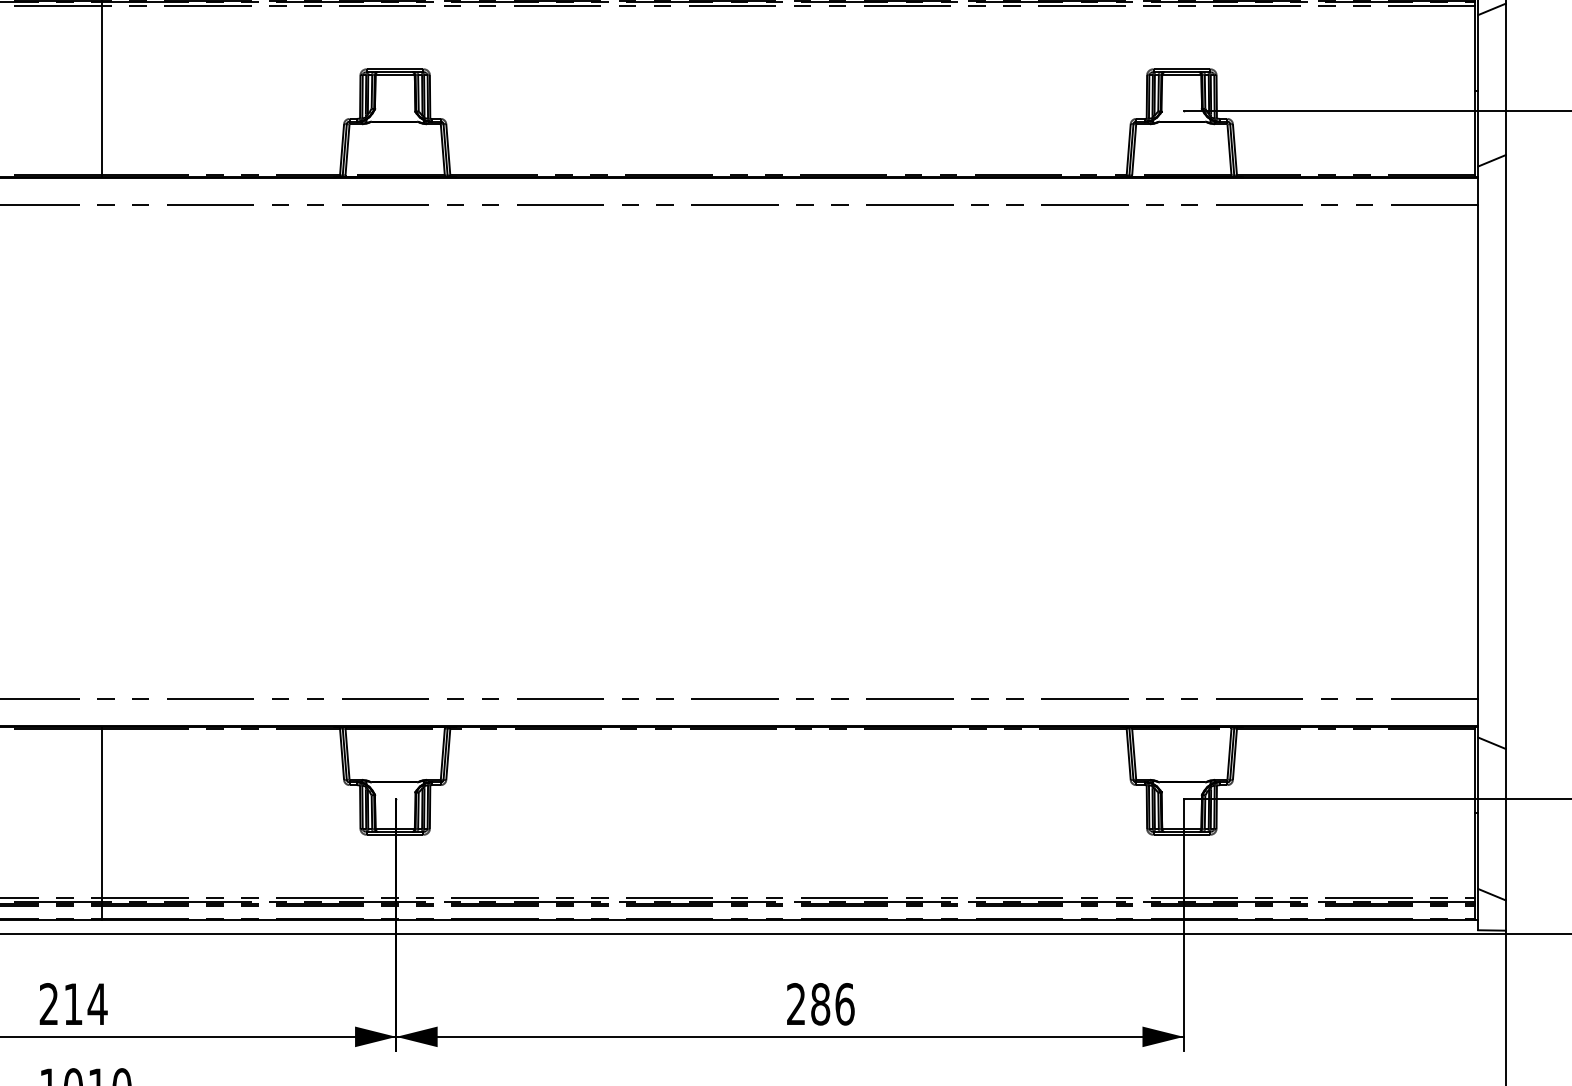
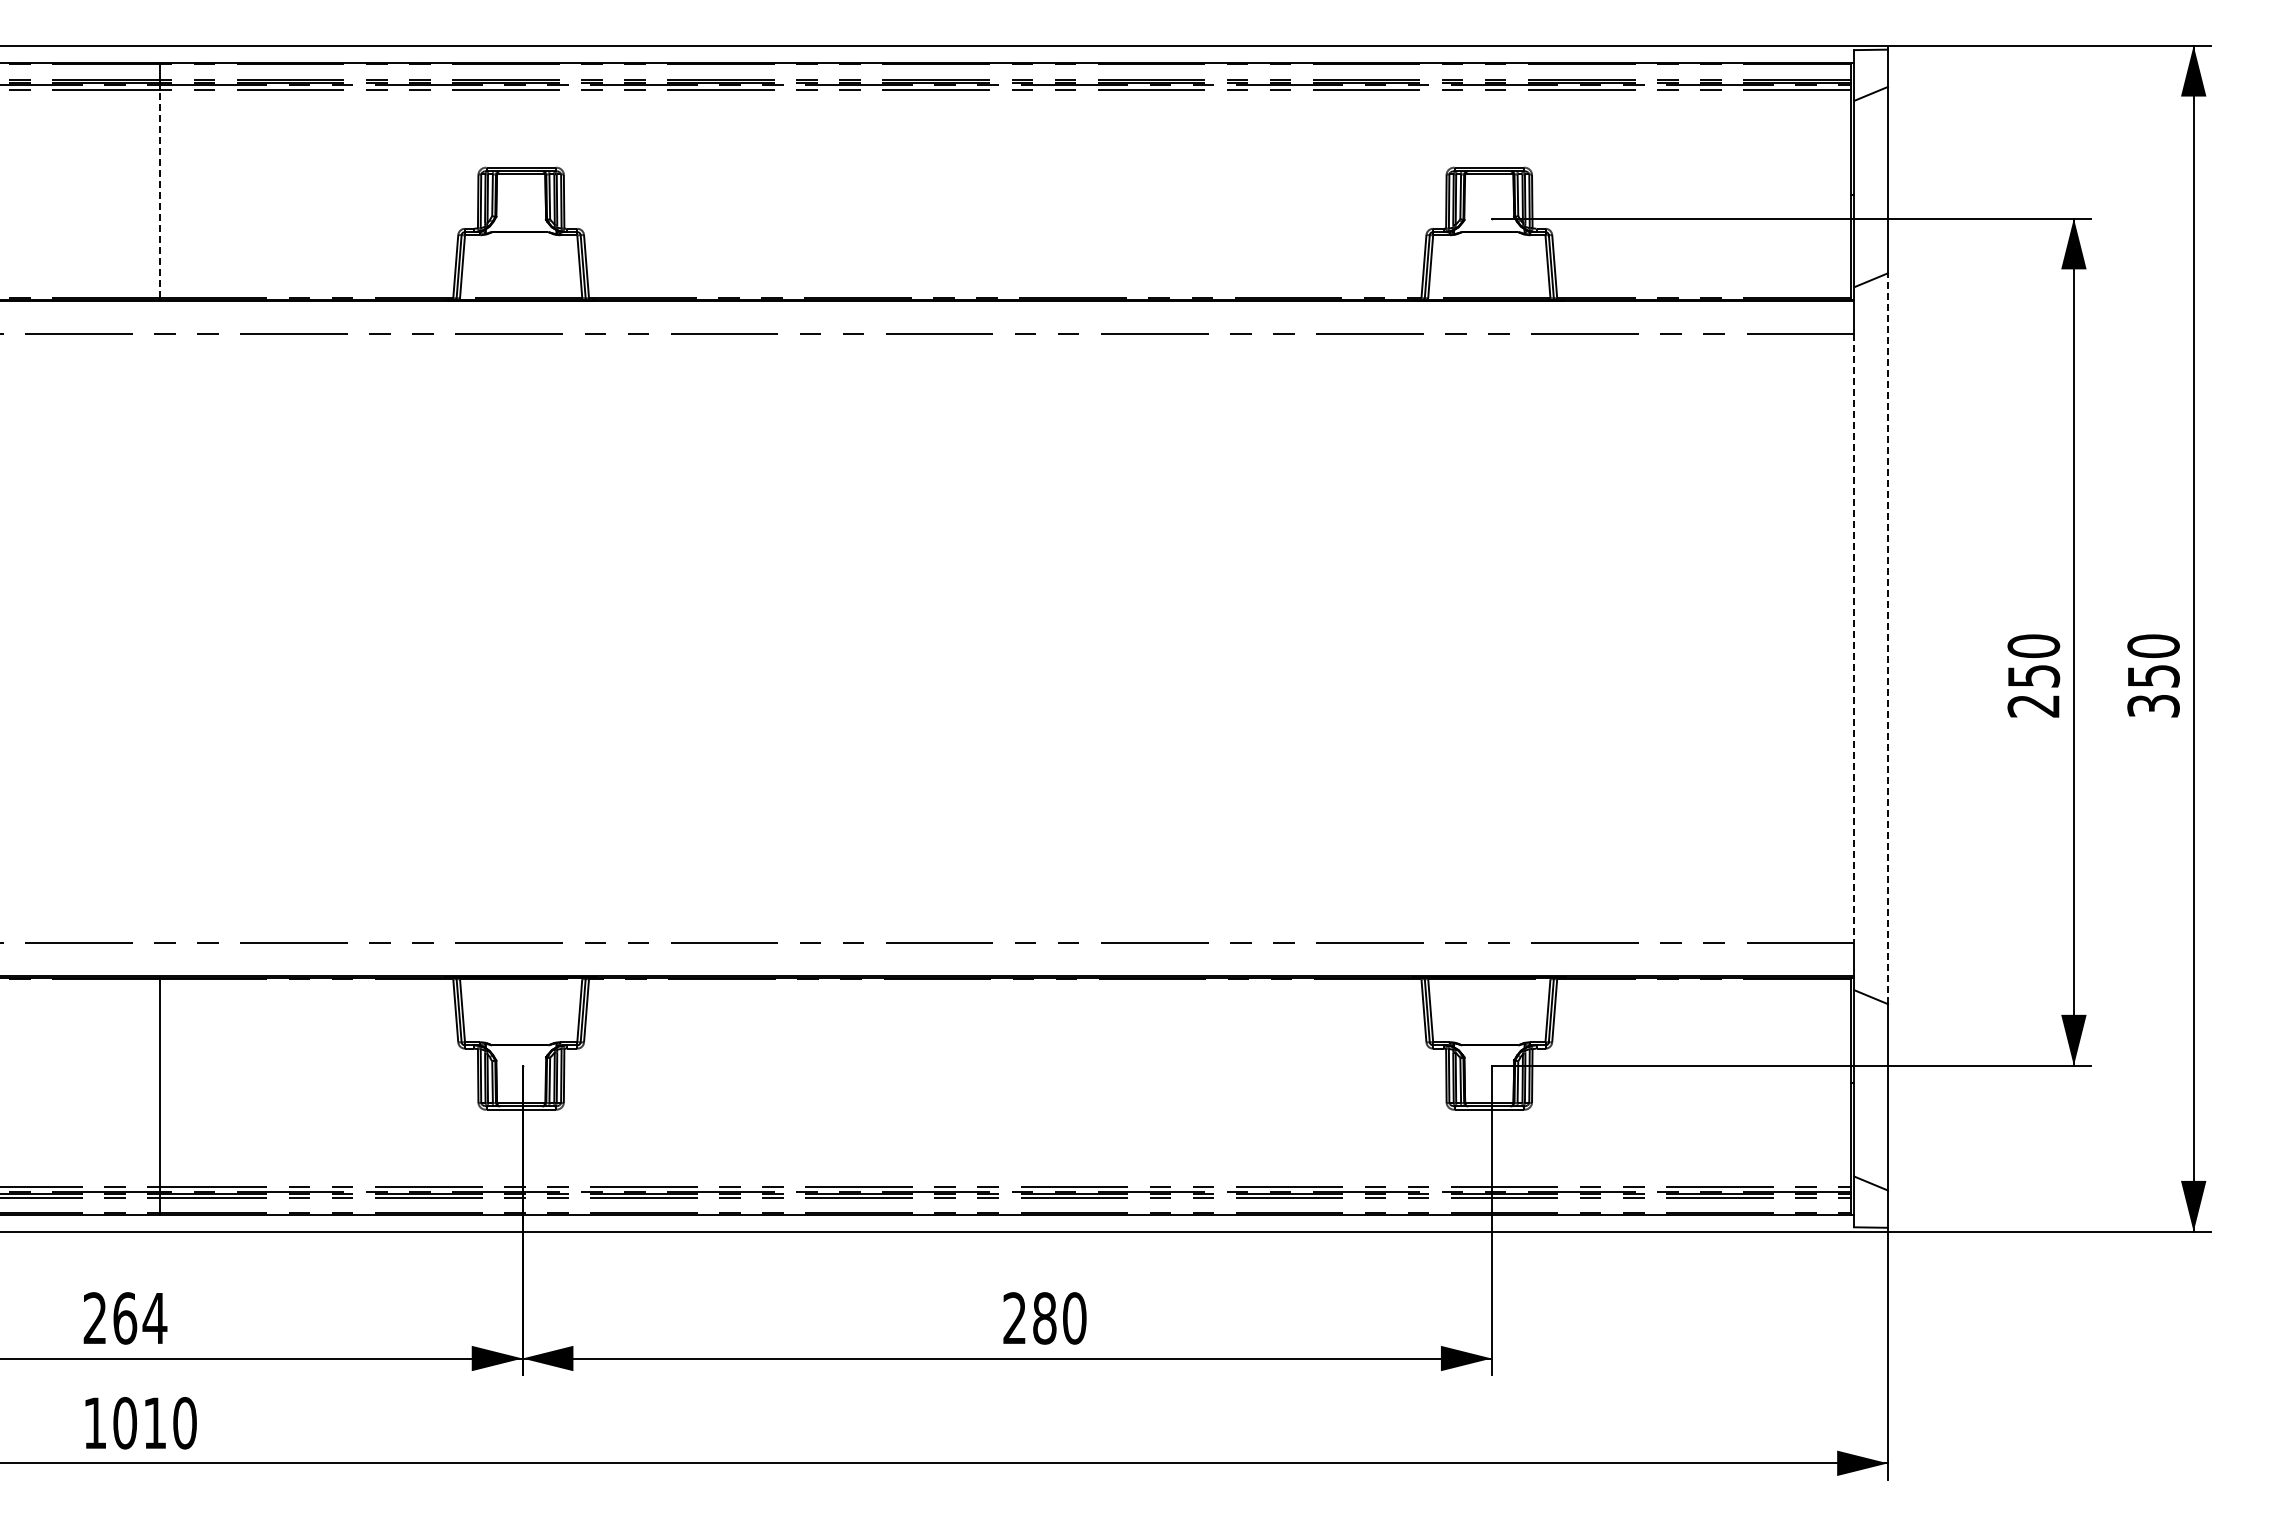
line: (101, 90) -> (159, 193), solid -> dashed
line: (1505, 451) -> (1887, 638), solid -> dashed
line: (1478, 452) -> (1854, 639), solid -> dashed
text: (73, 1004) -> (125, 1318), 214 -> 264
text: (844, 1004) -> (1074, 1318), 286 -> 280

